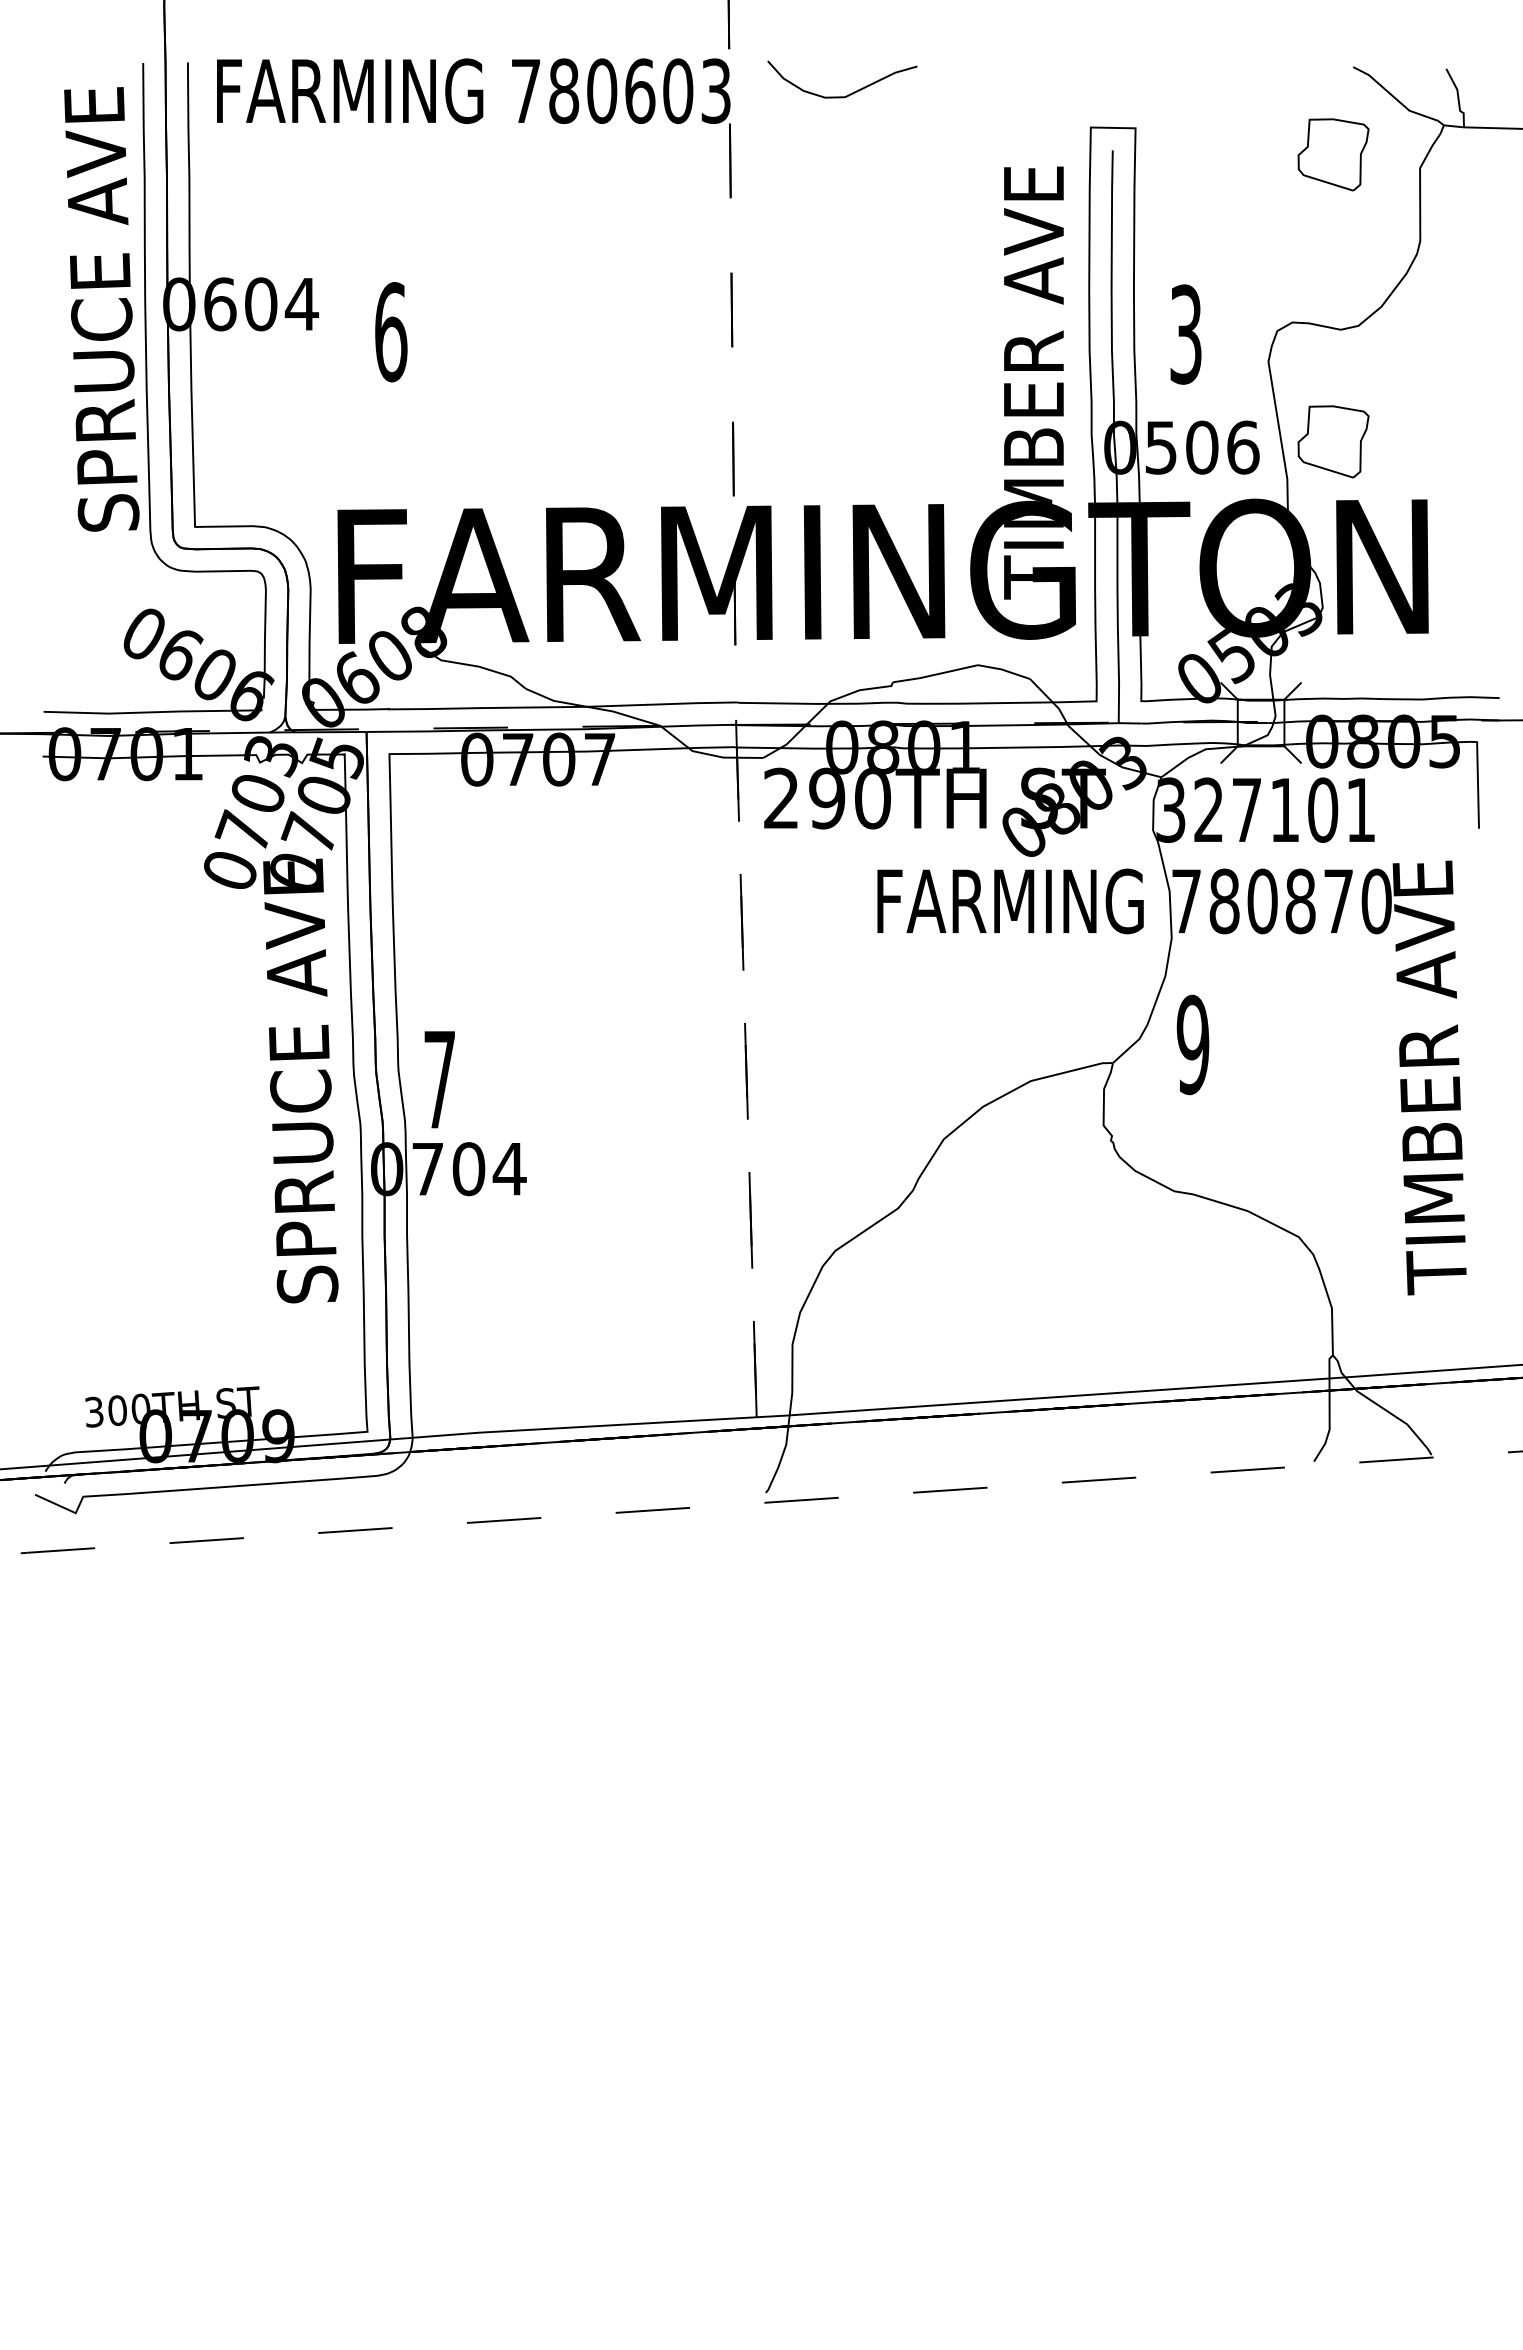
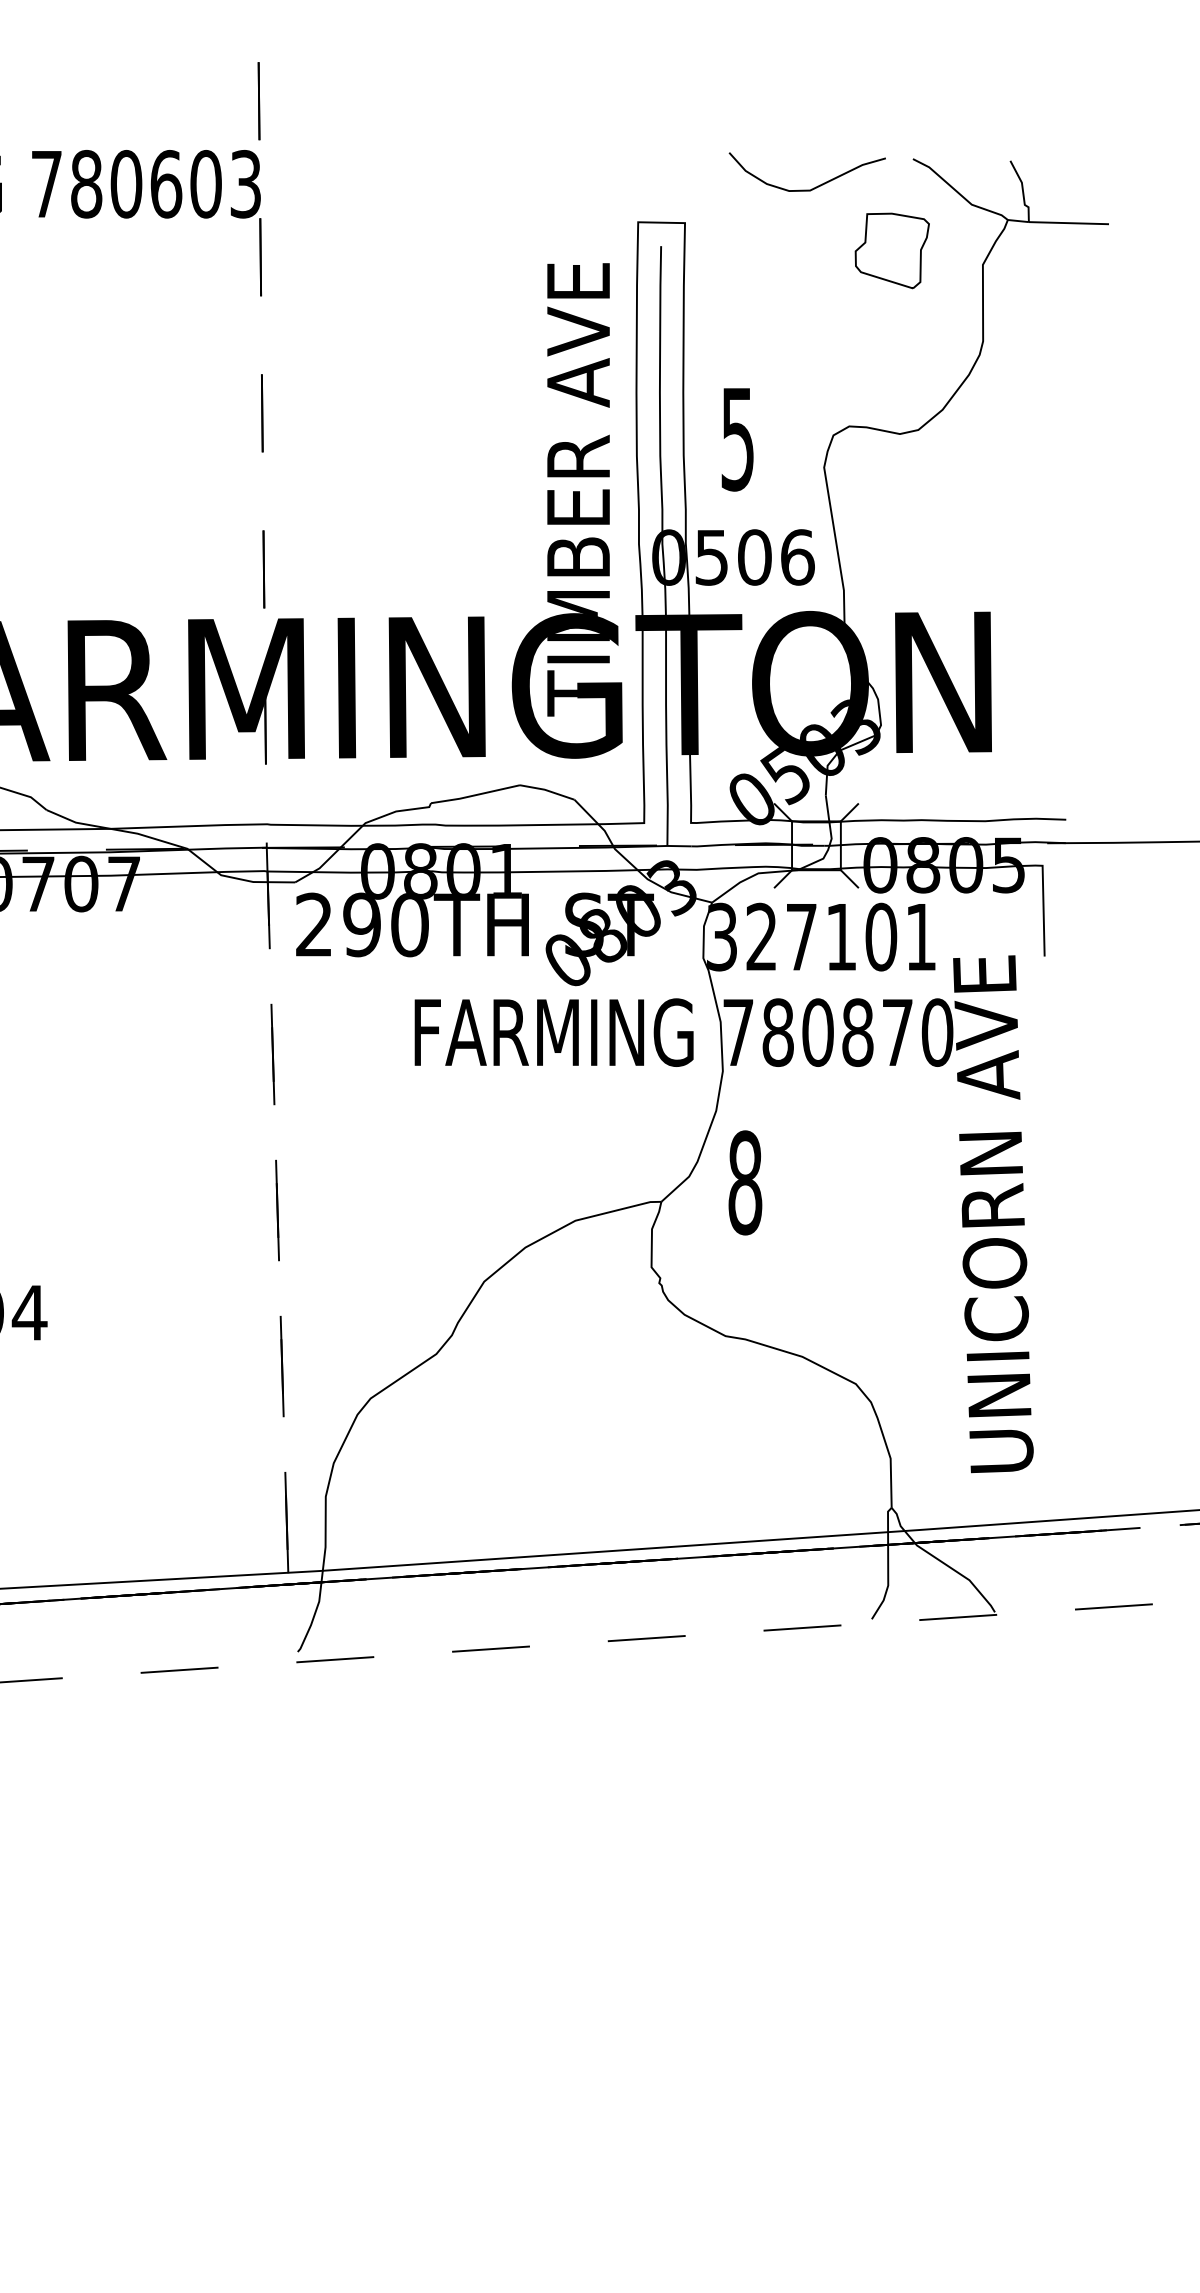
curve: (850, 93) -> (815, 186), moved
text: (1185, 334) -> (737, 439), 3 -> 5
part: (1333, 441) -> (892, 551), removed
text: (1192, 1044) -> (744, 1182), 9 -> 8
text: (1429, 1074) -> (992, 1213), TIMBER AVE -> UNICORN AVE

